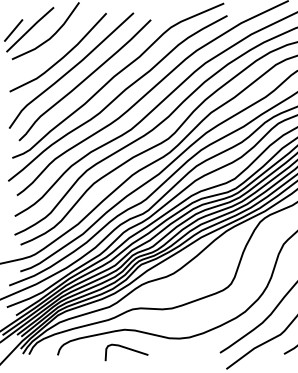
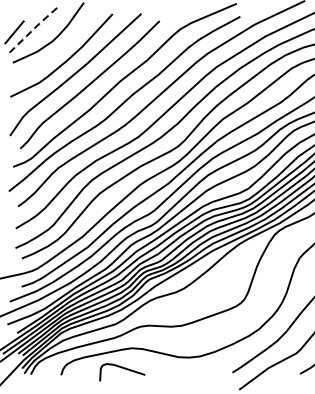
line: (30, 29) -> (32, 31), solid -> dashed
curve: (127, 349) -> (123, 369), moved

